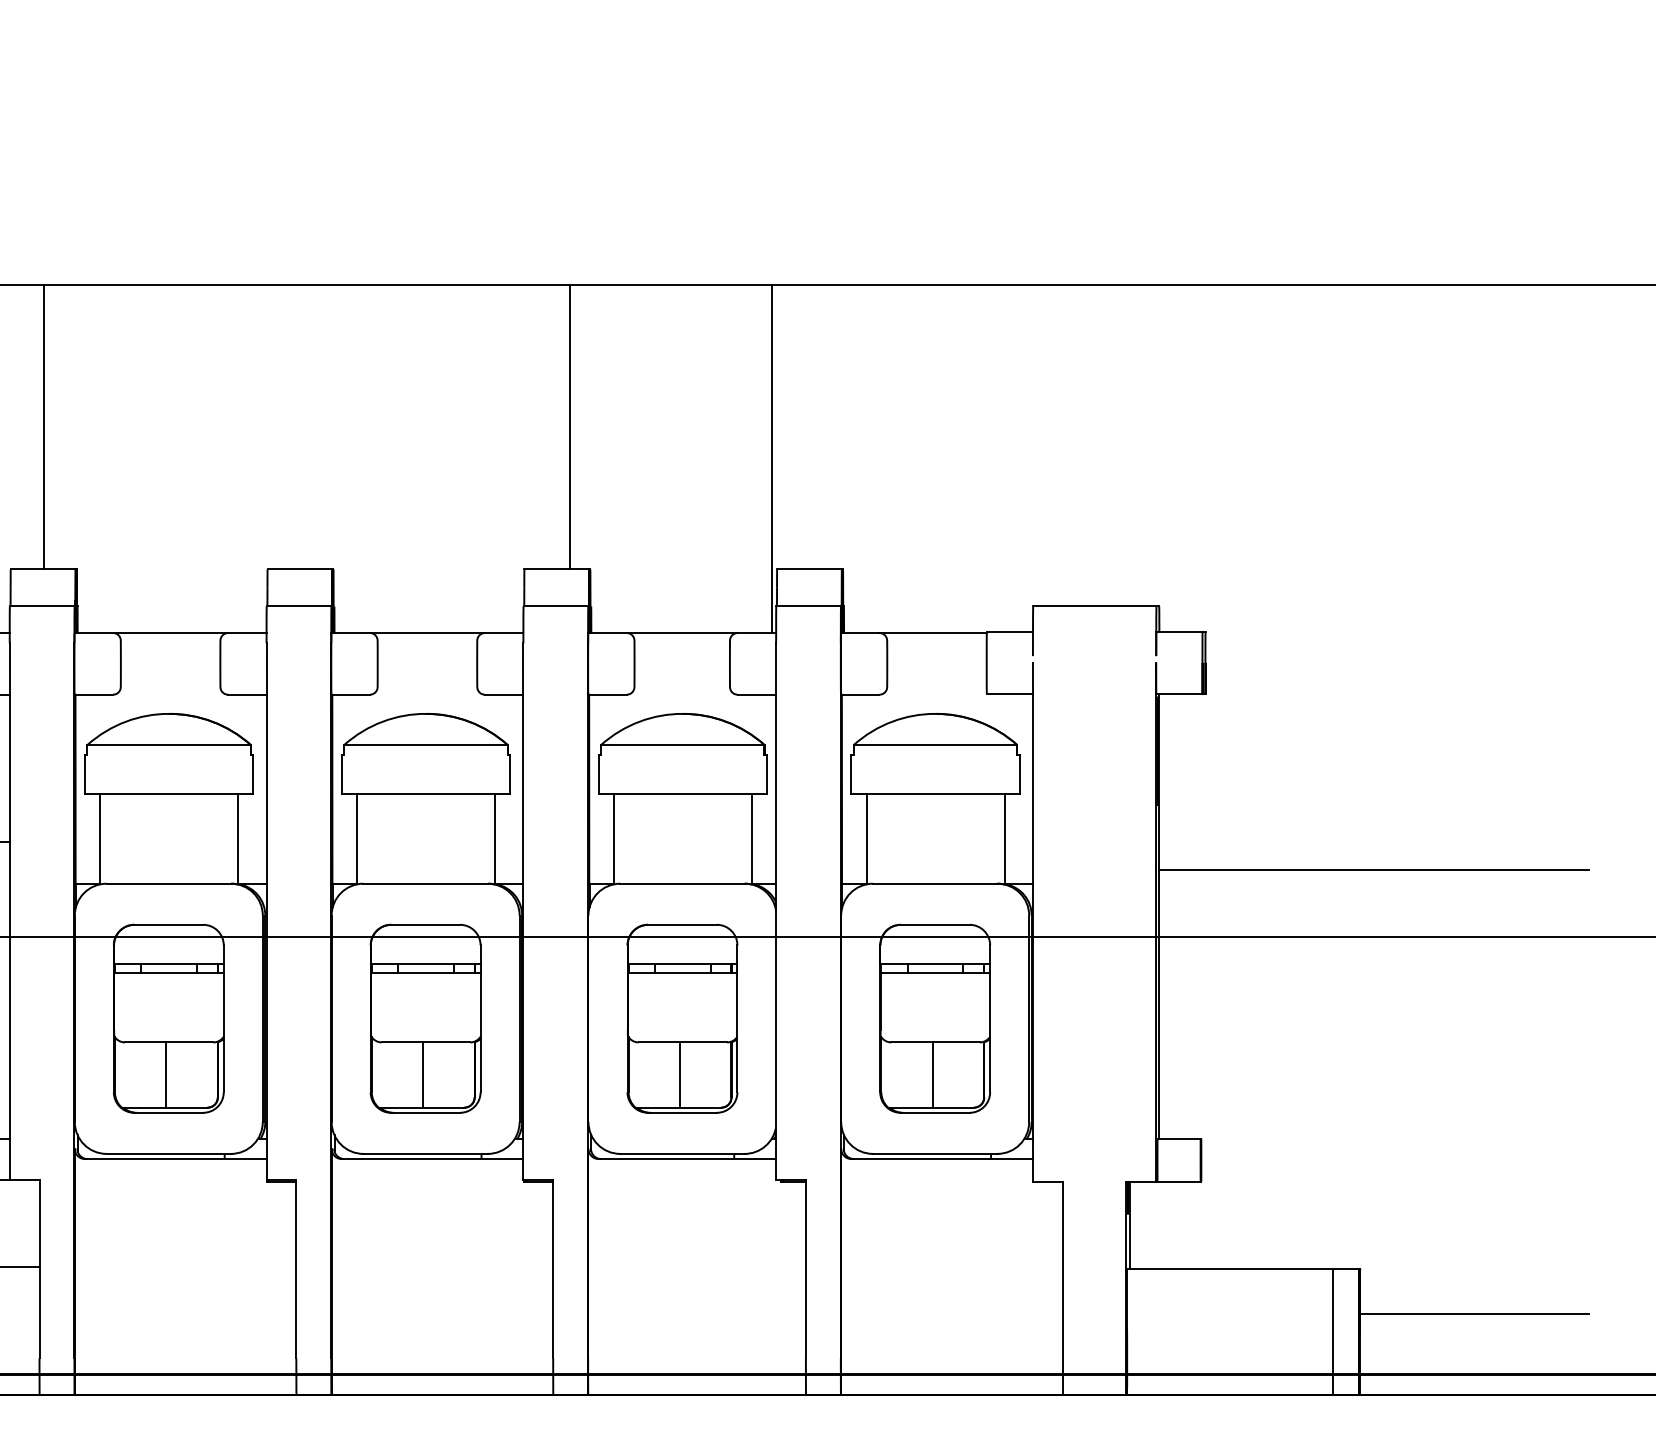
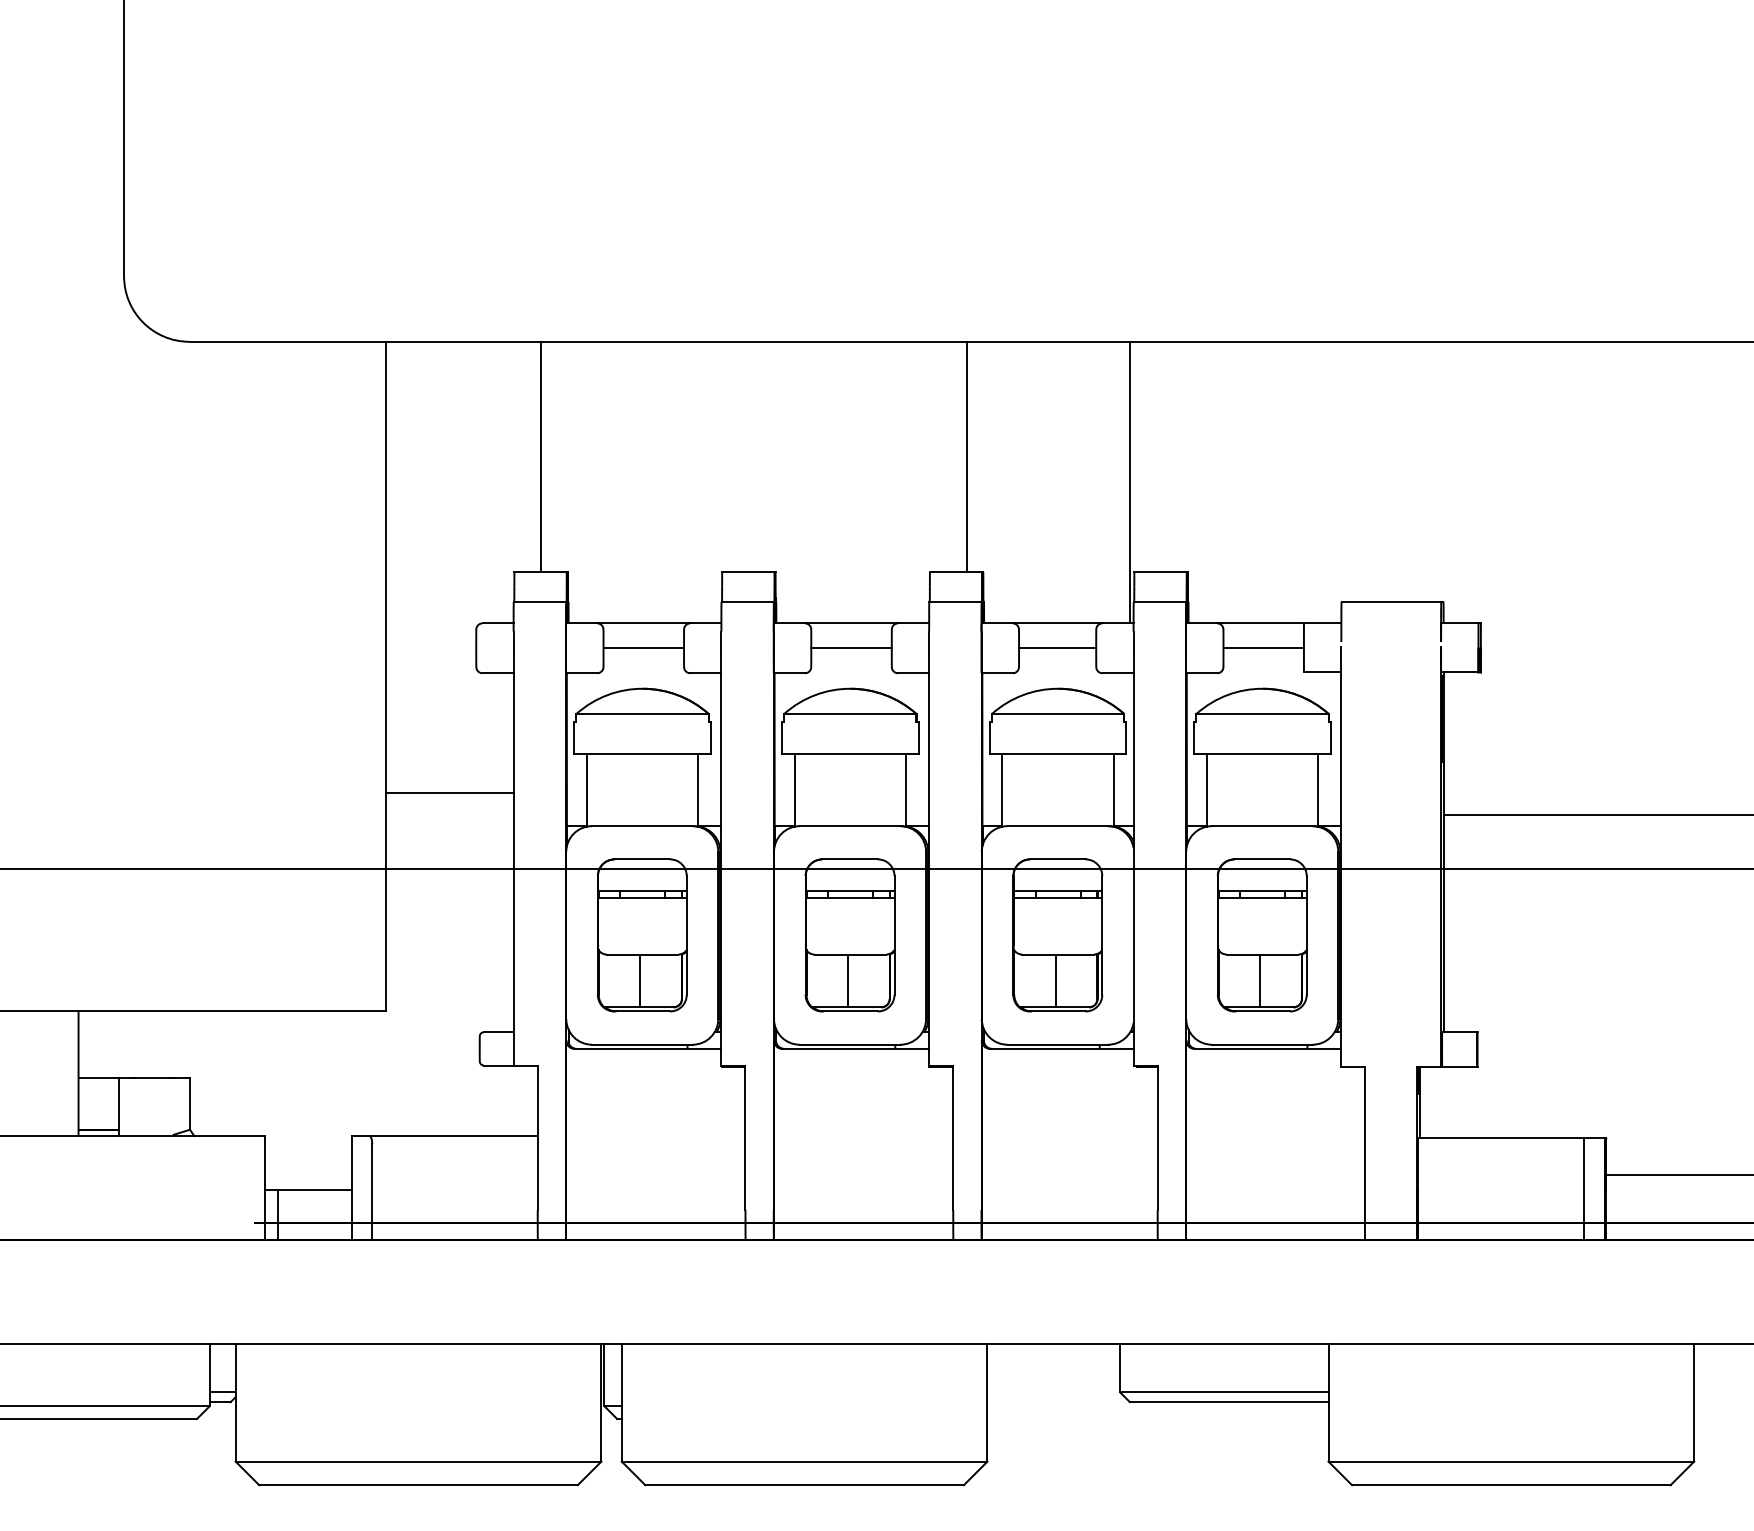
line: (170, 664) -> (643, 648), added
line: (427, 664) -> (851, 648), added
line: (682, 664) -> (1057, 648), added
line: (936, 664) -> (1263, 648), added

